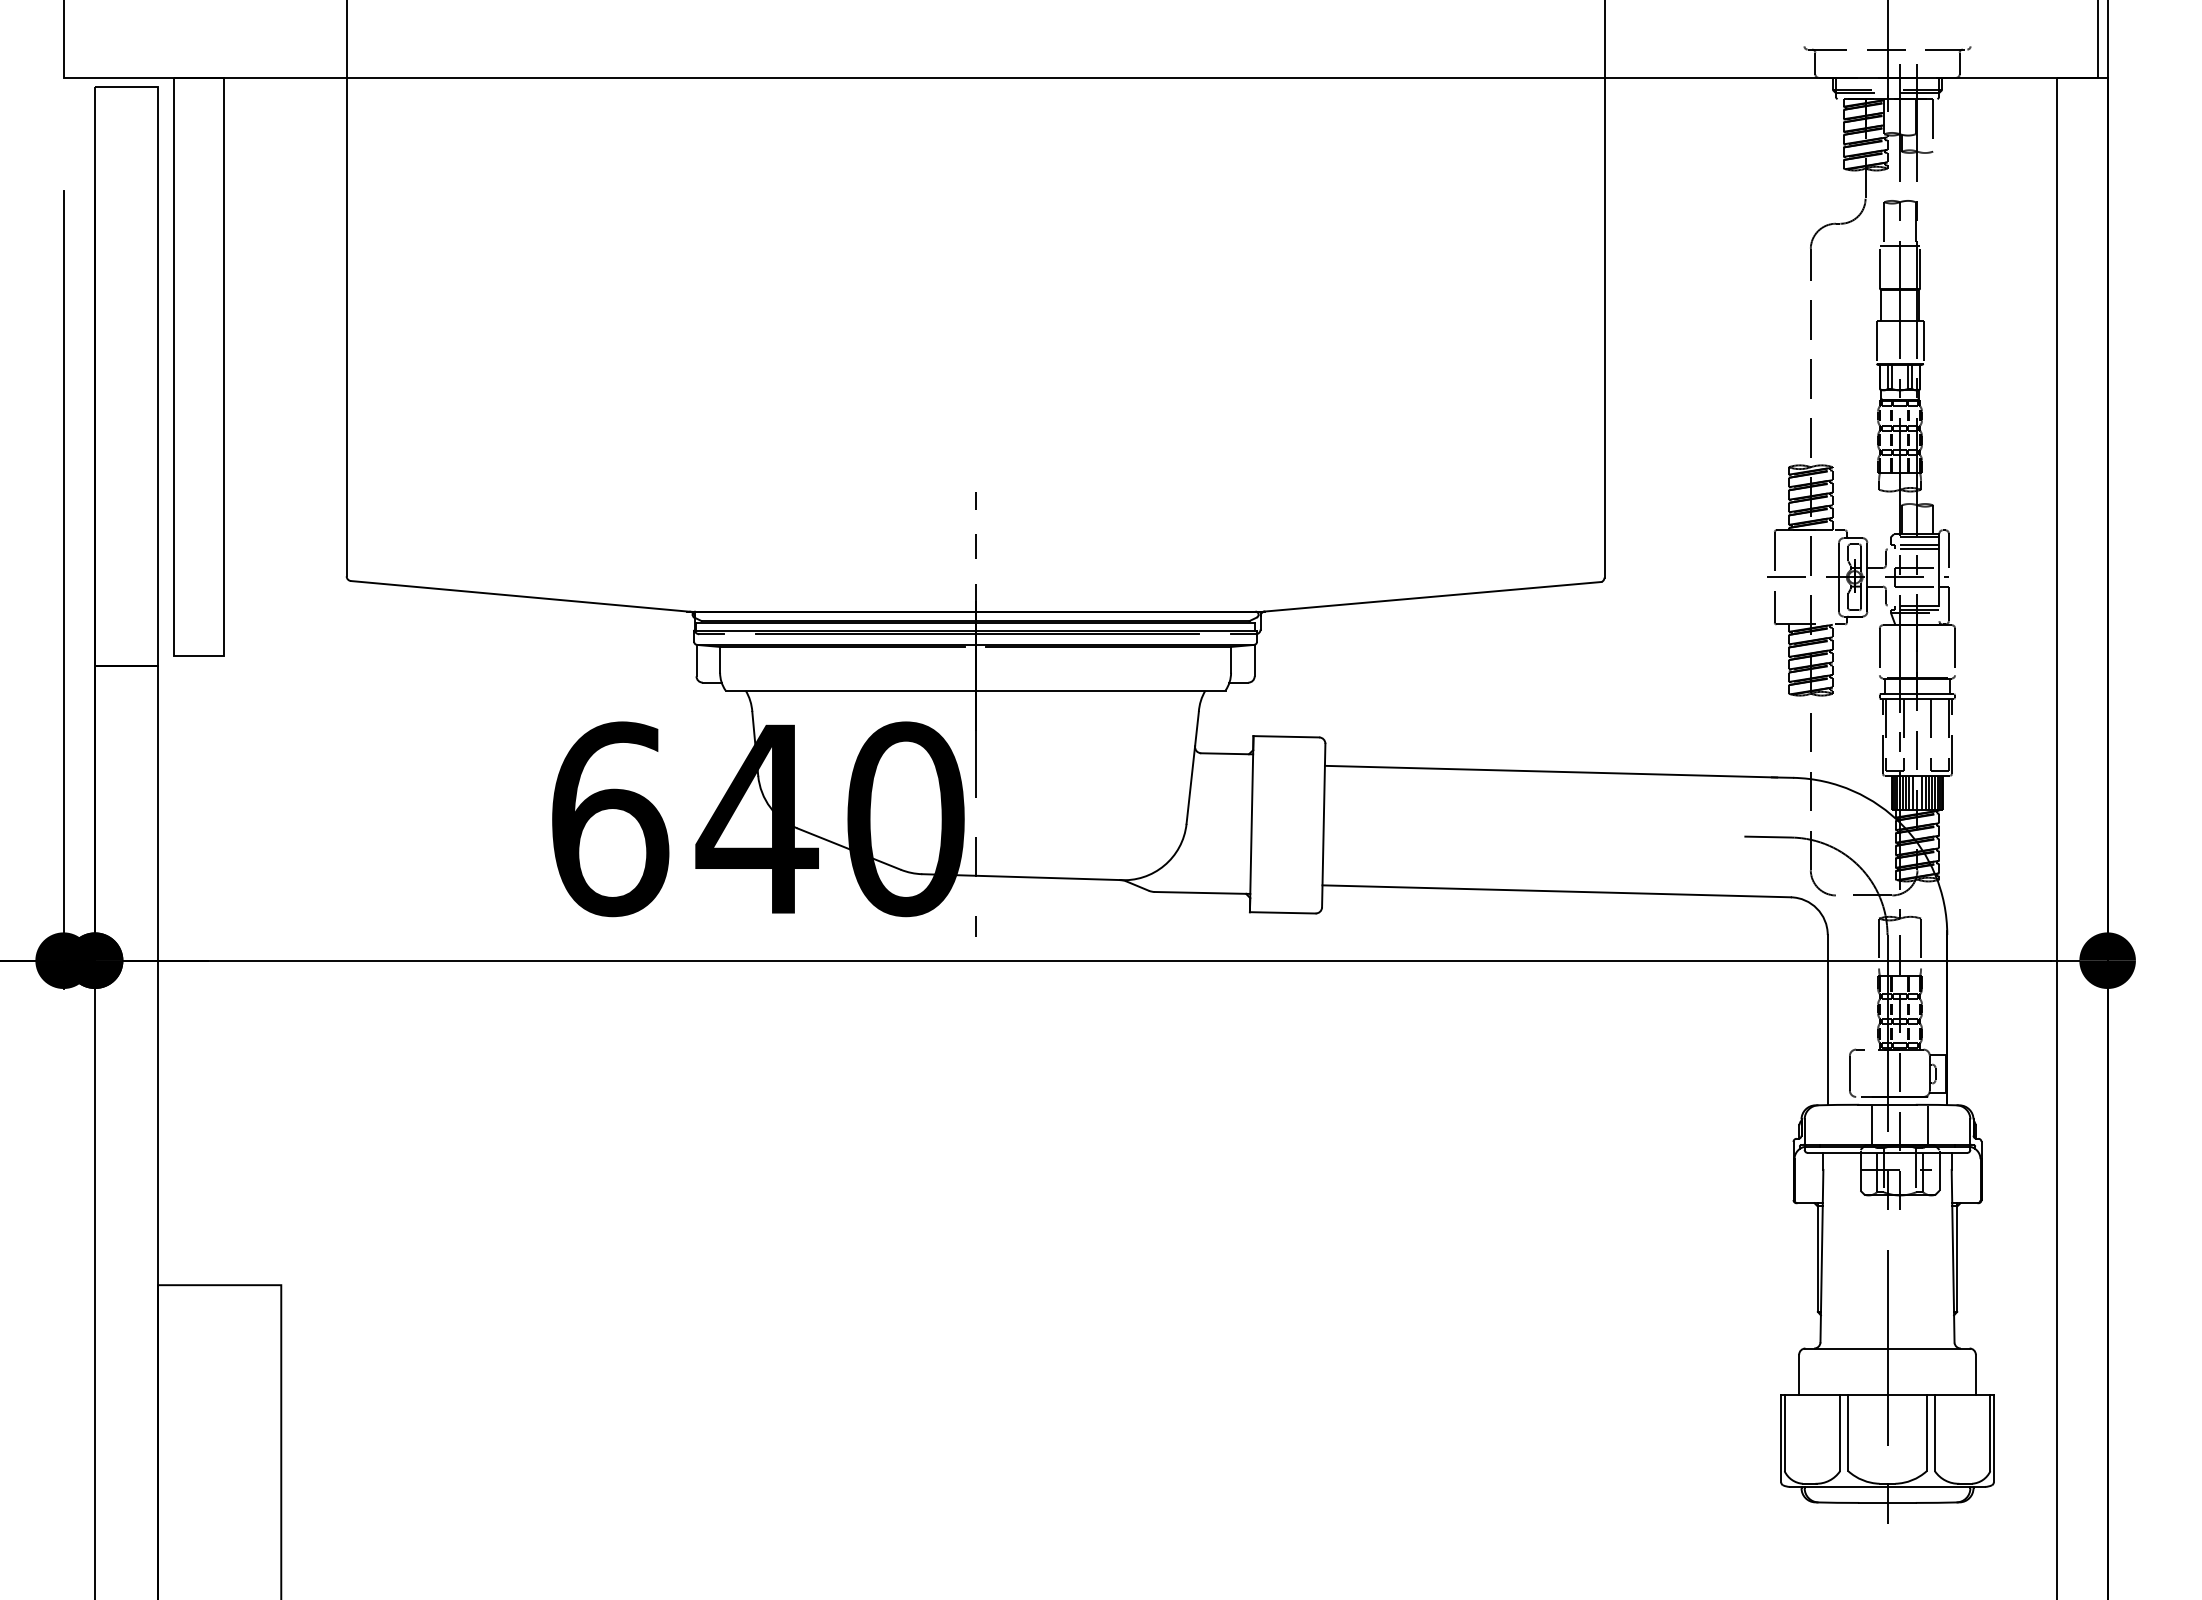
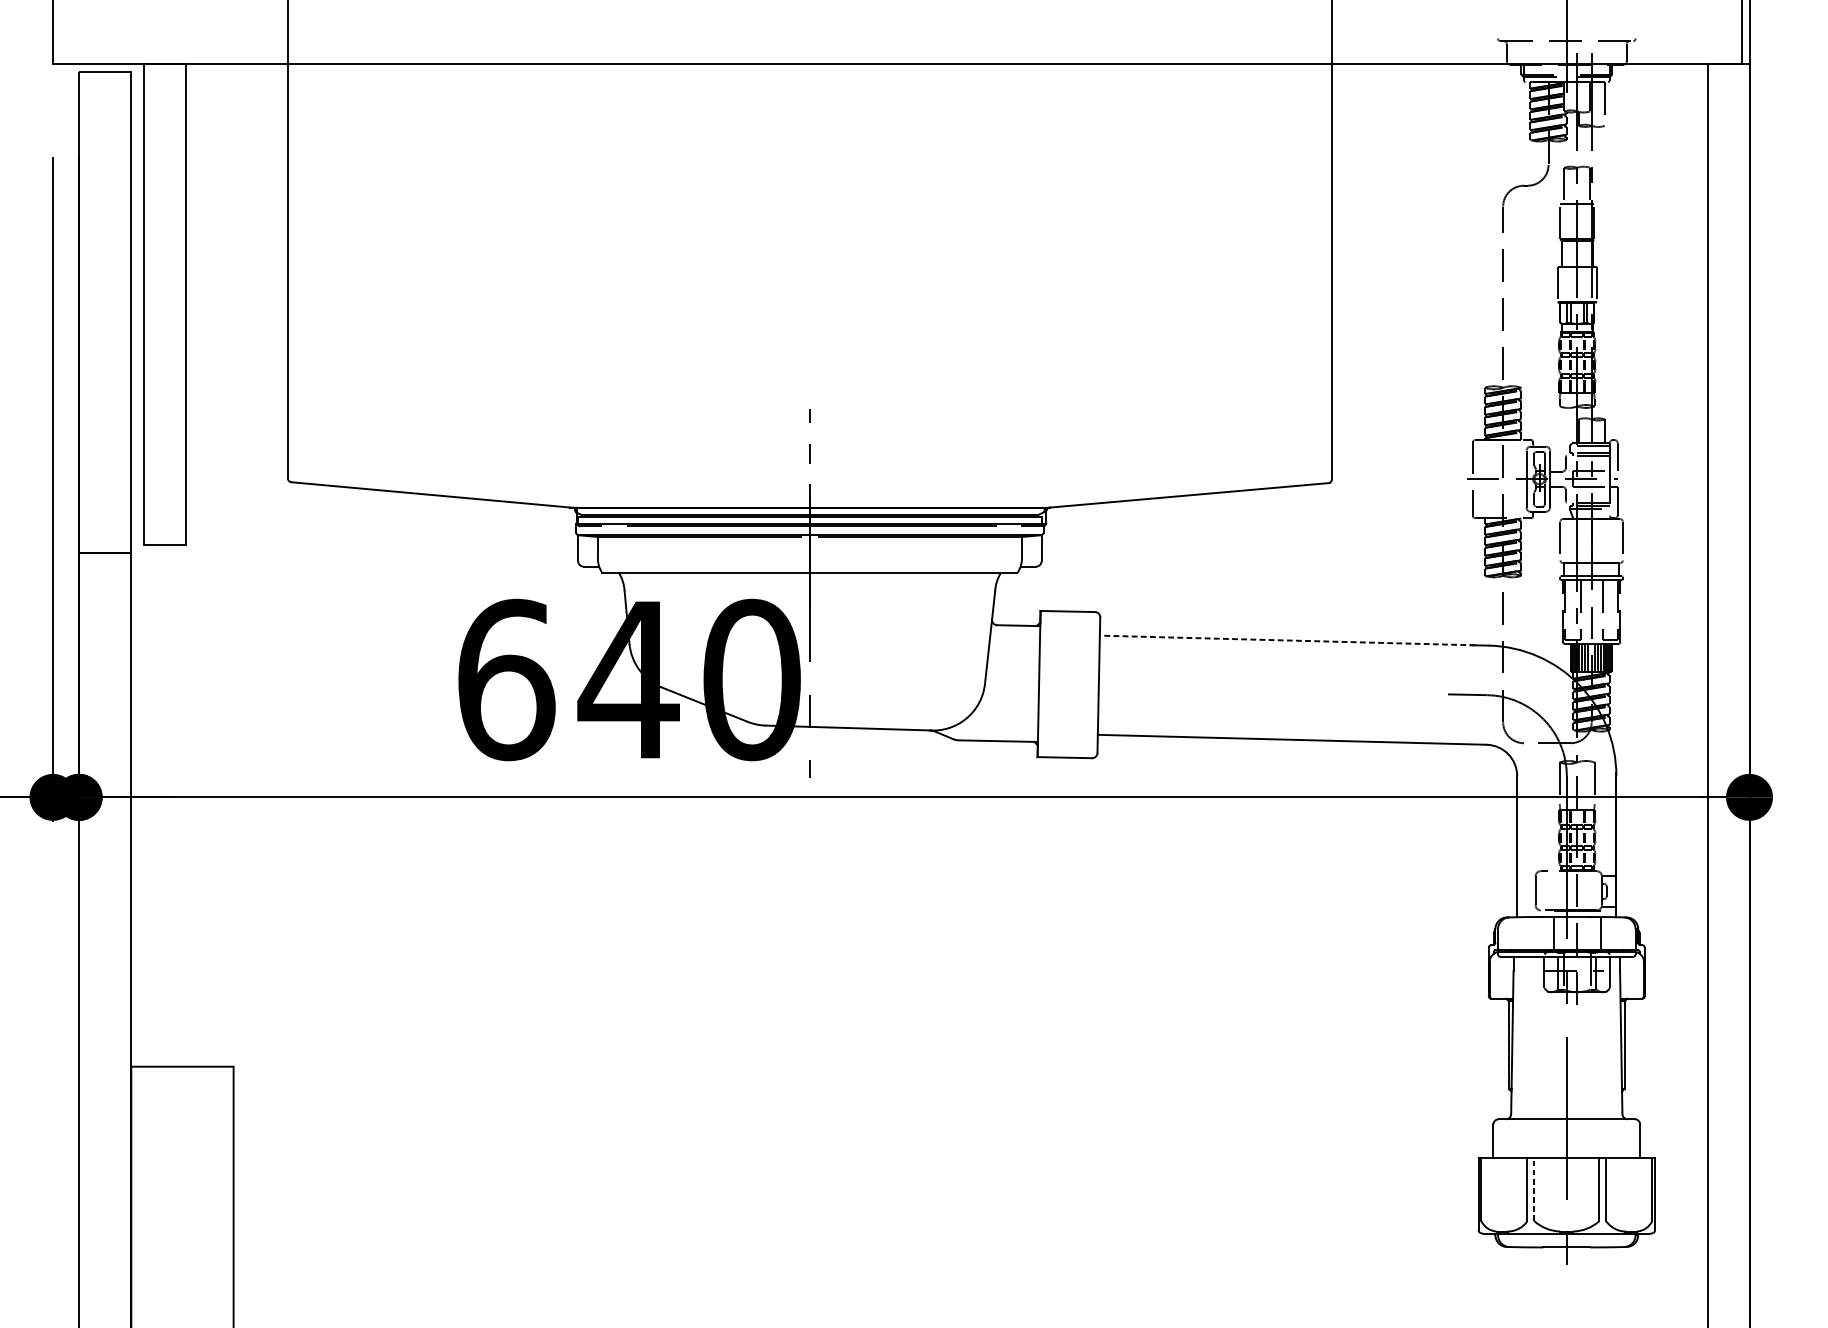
line: (1550, 771) -> (1287, 640), solid -> dashed
line: (1848, 1432) -> (1534, 1188), solid -> dashed

